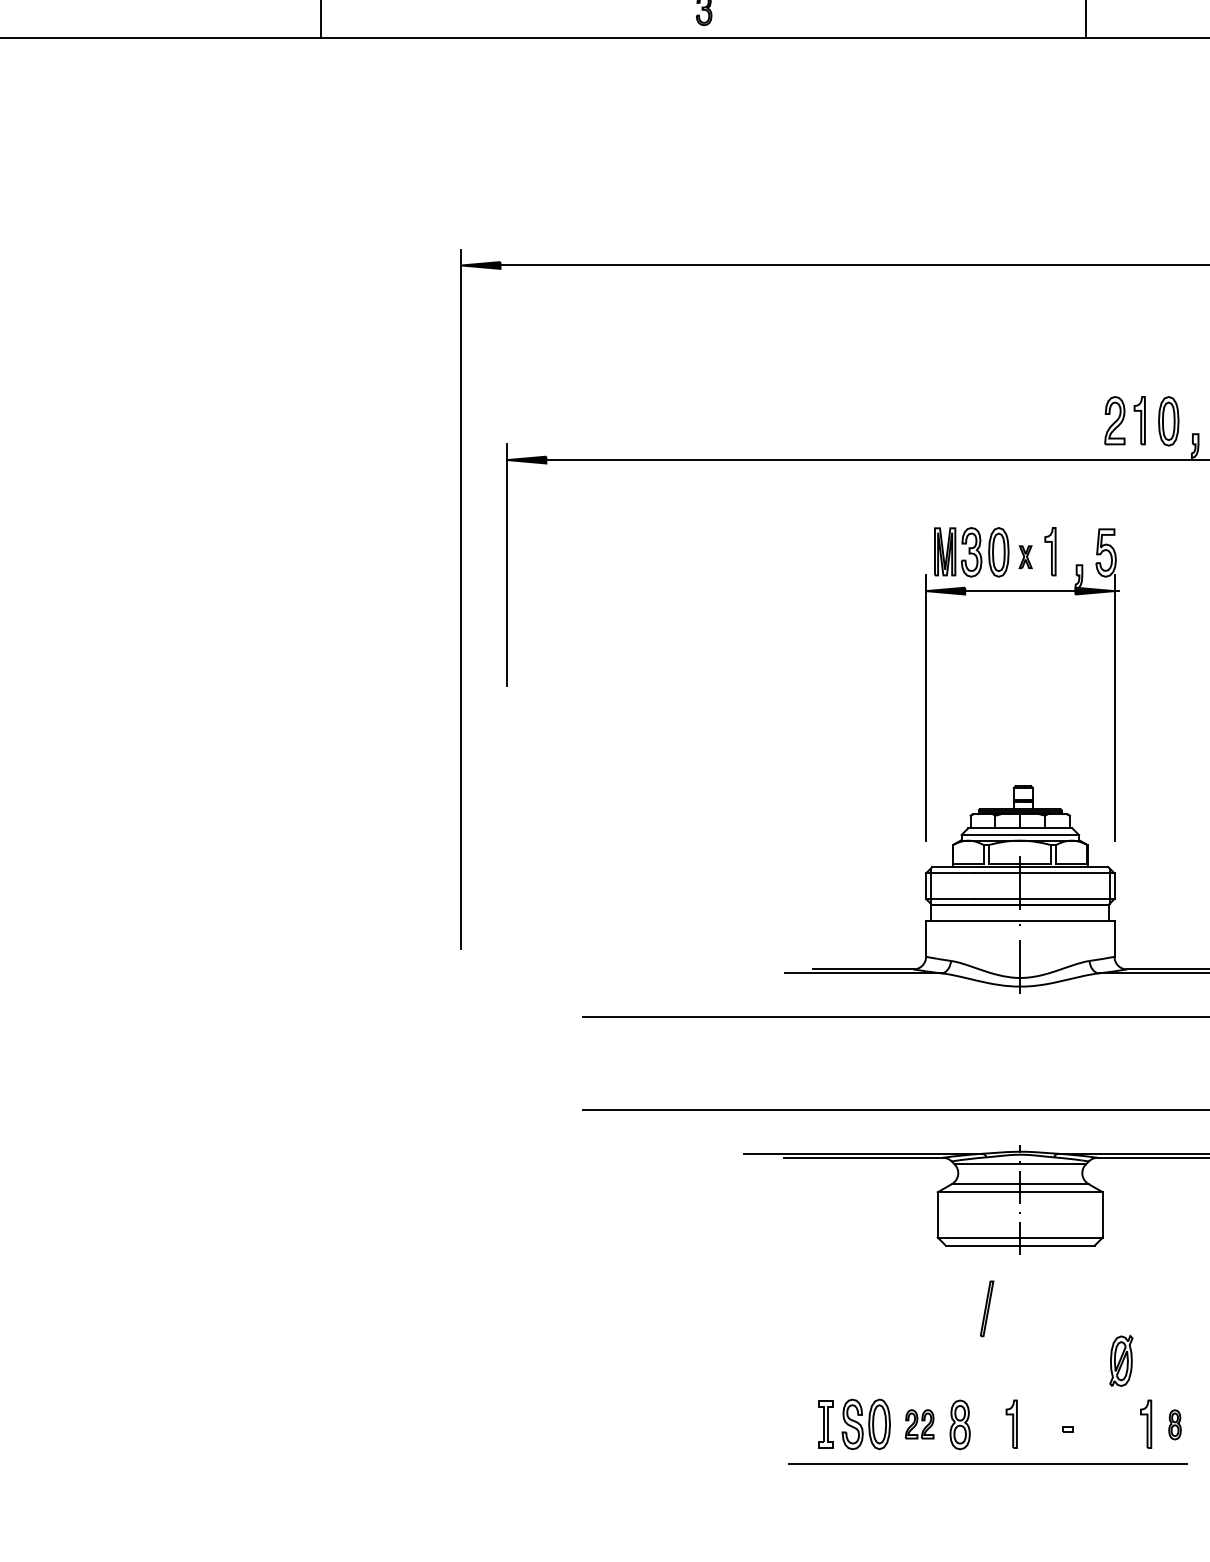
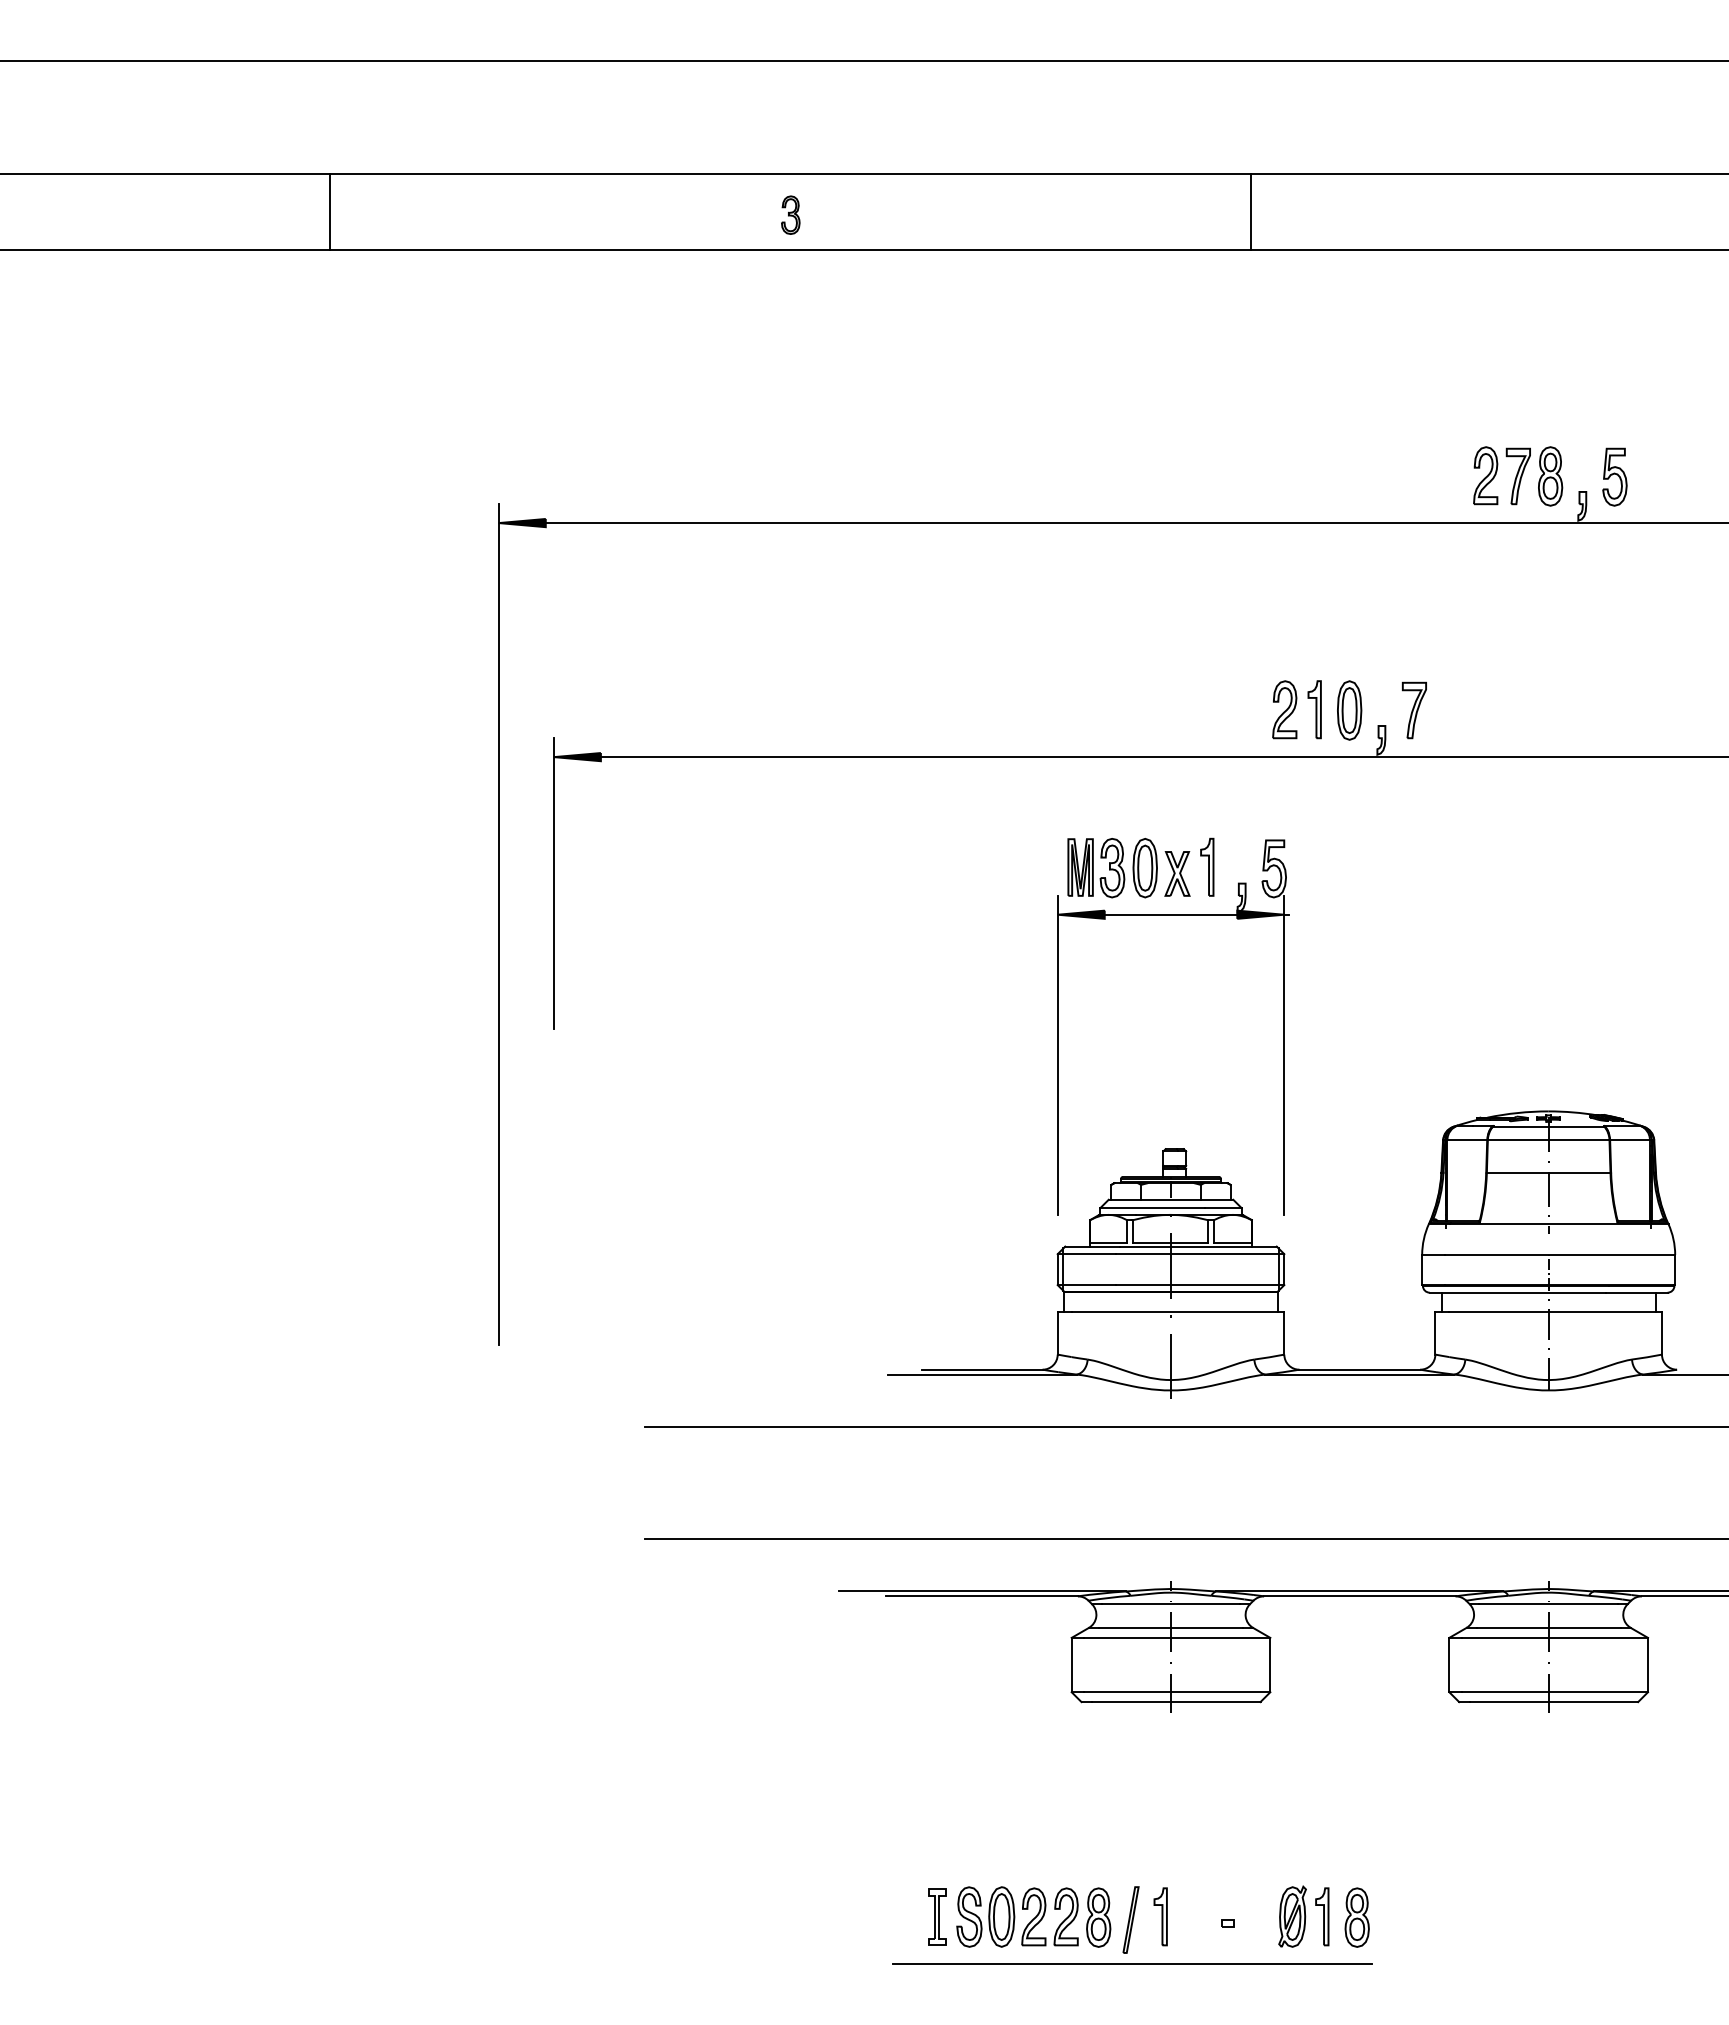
part: (1025, 556) -> (1177, 873), size x1.67
part: (986, 1308) -> (1130, 1919), moved
part: (1121, 1360) -> (1292, 1916), moved
part: (919, 1423) -> (1049, 1916), size x1.67
part: (1174, 1424) -> (1356, 1917), size x1.67

